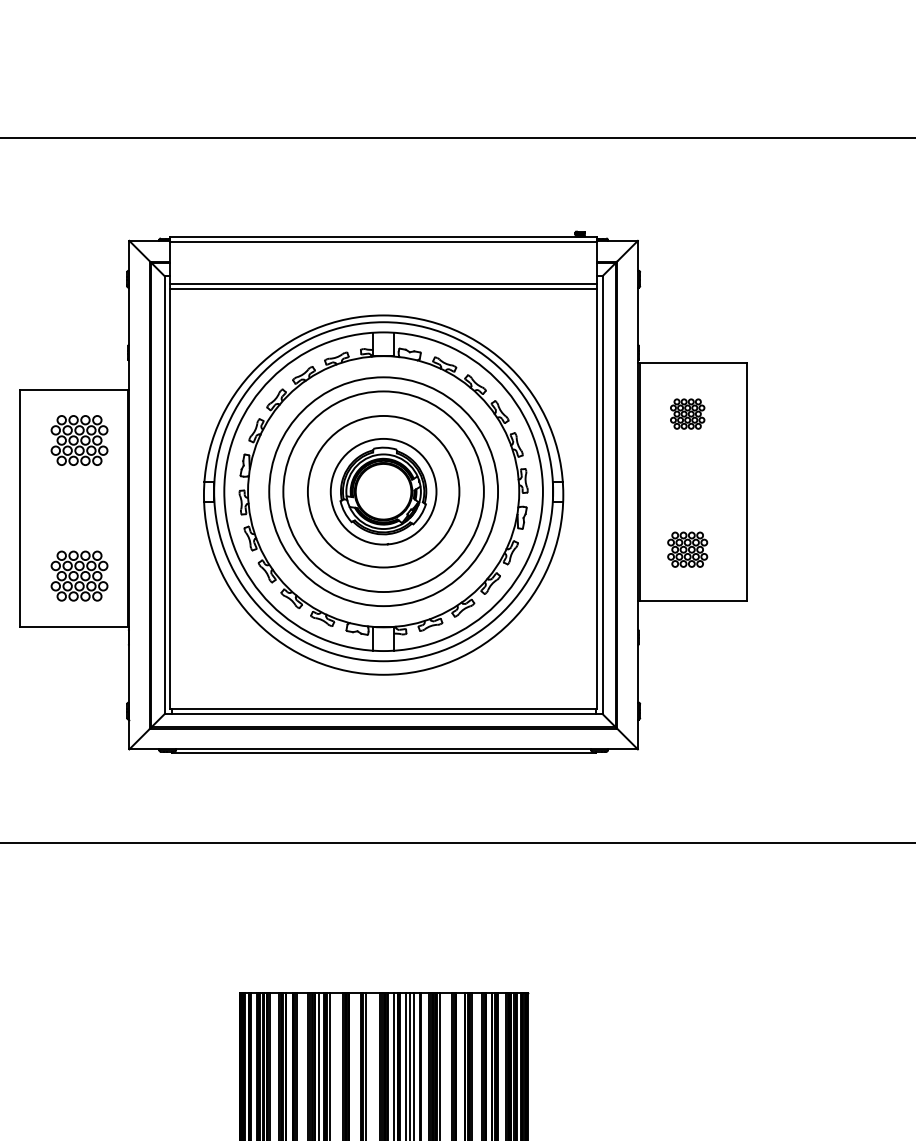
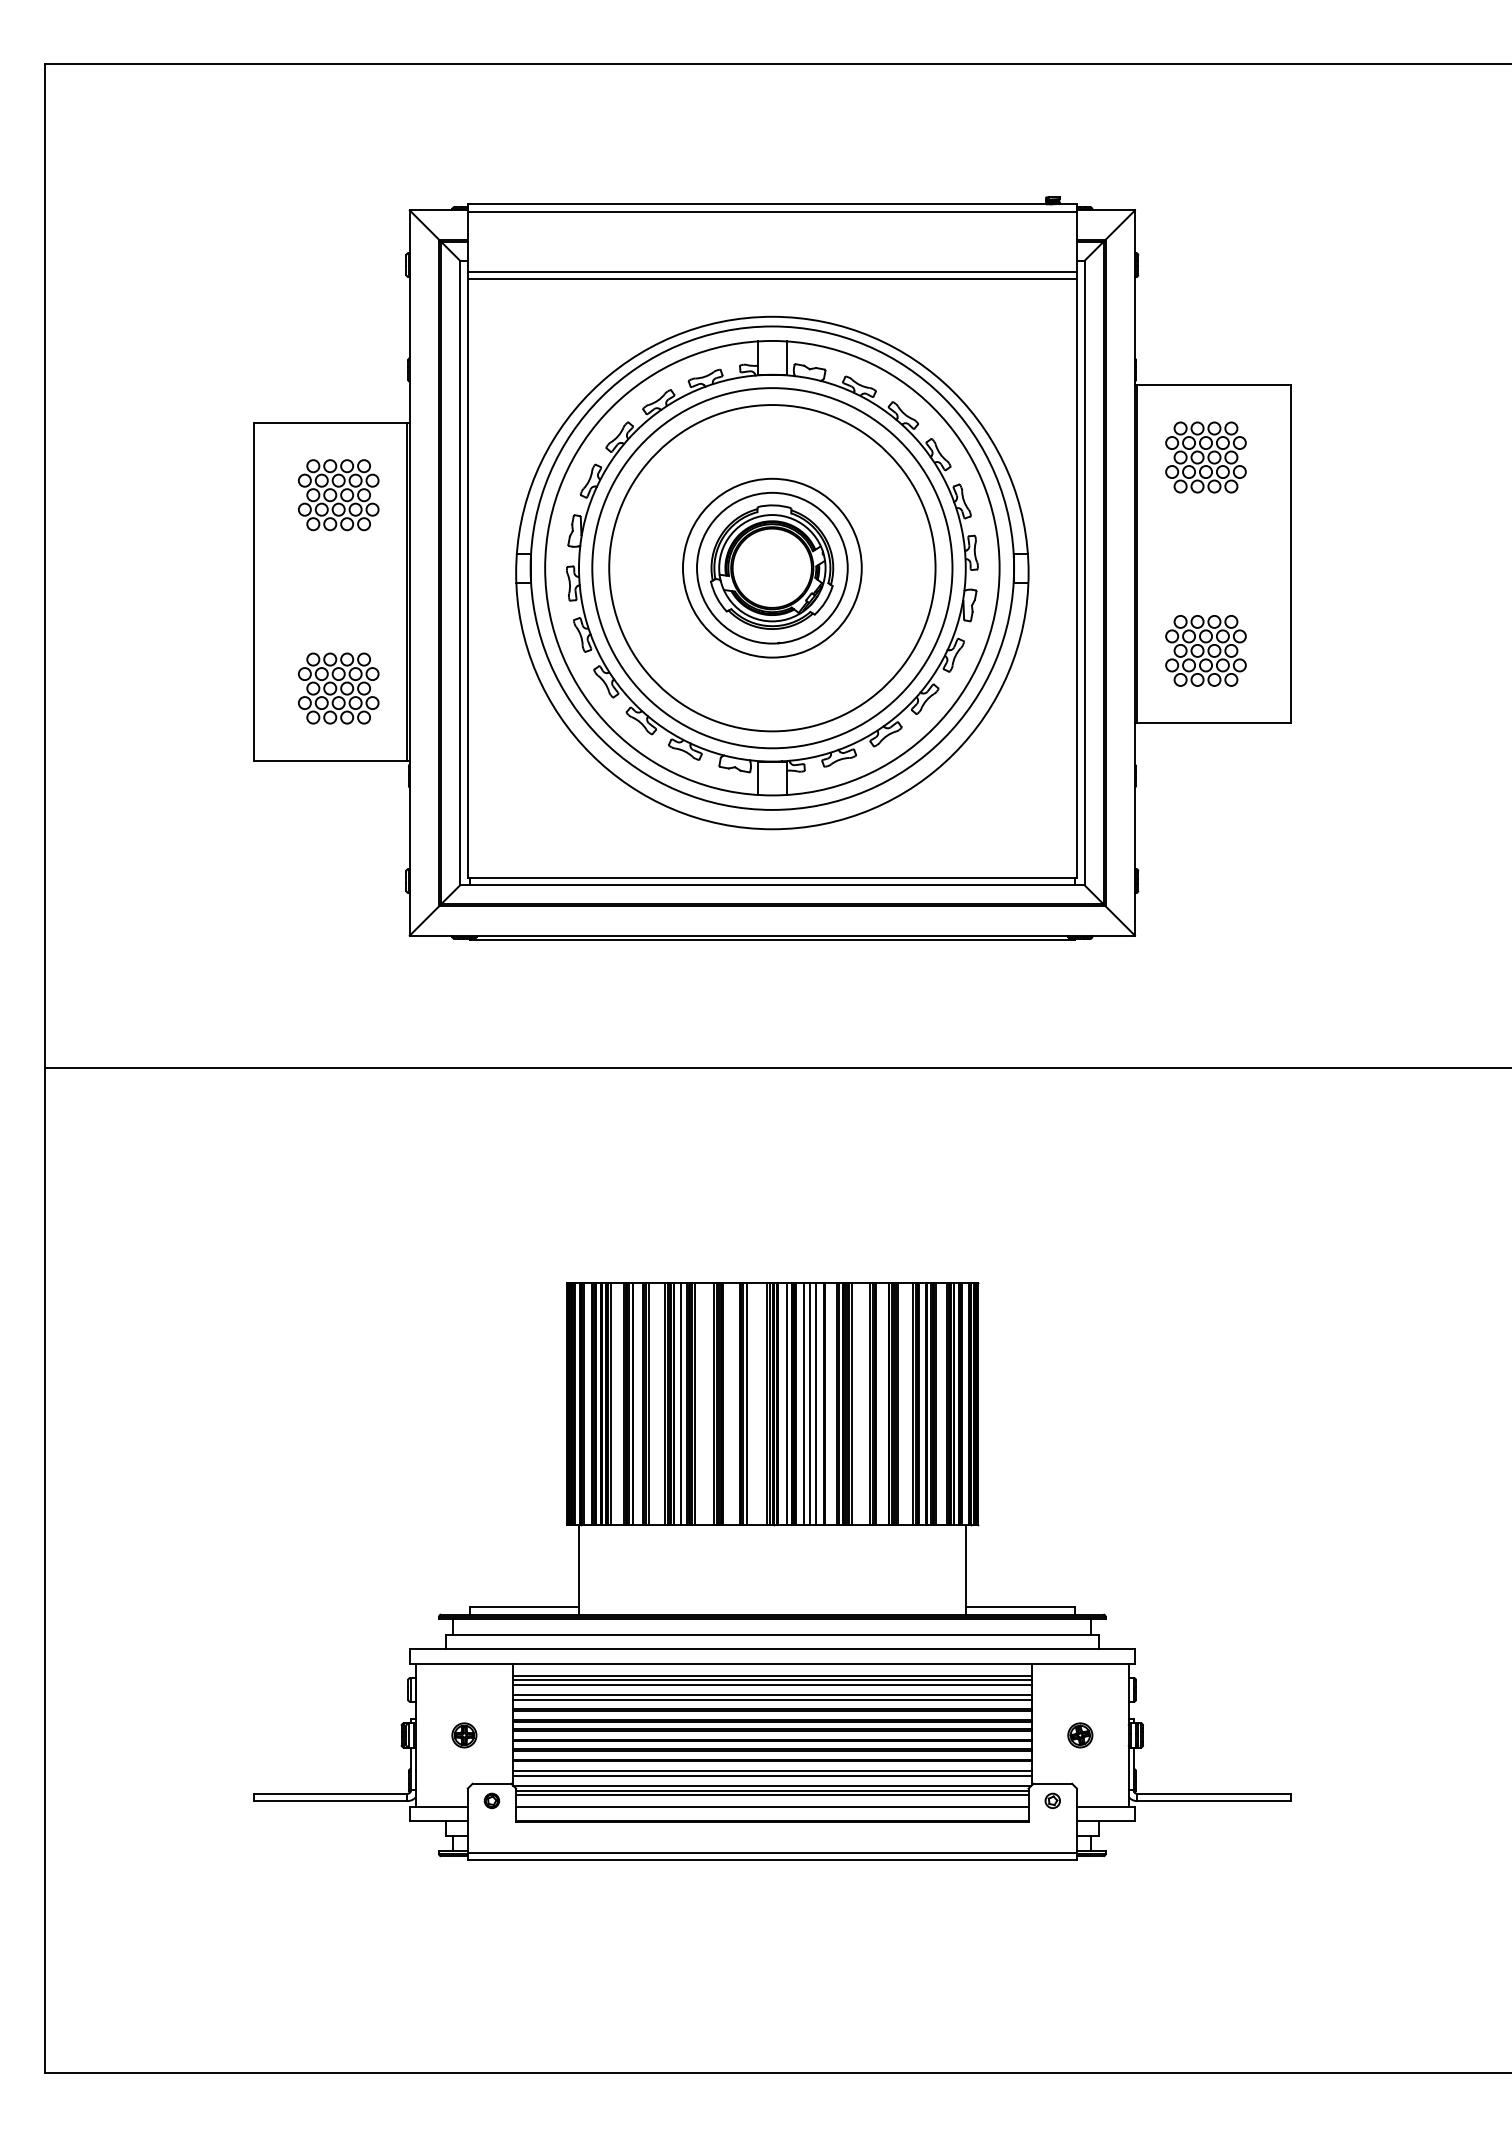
part: (687, 414) -> (1205, 457), size x1.67
circle: (383, 491) -> (771, 567), size x0.62
circle: (383, 491) -> (772, 568), size x1.67
part: (687, 549) -> (1205, 650), size x1.43

